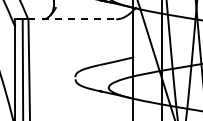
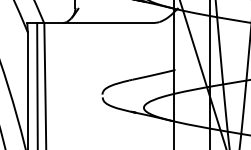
line: (72, 19) -> (98, 23), dashed -> solid

